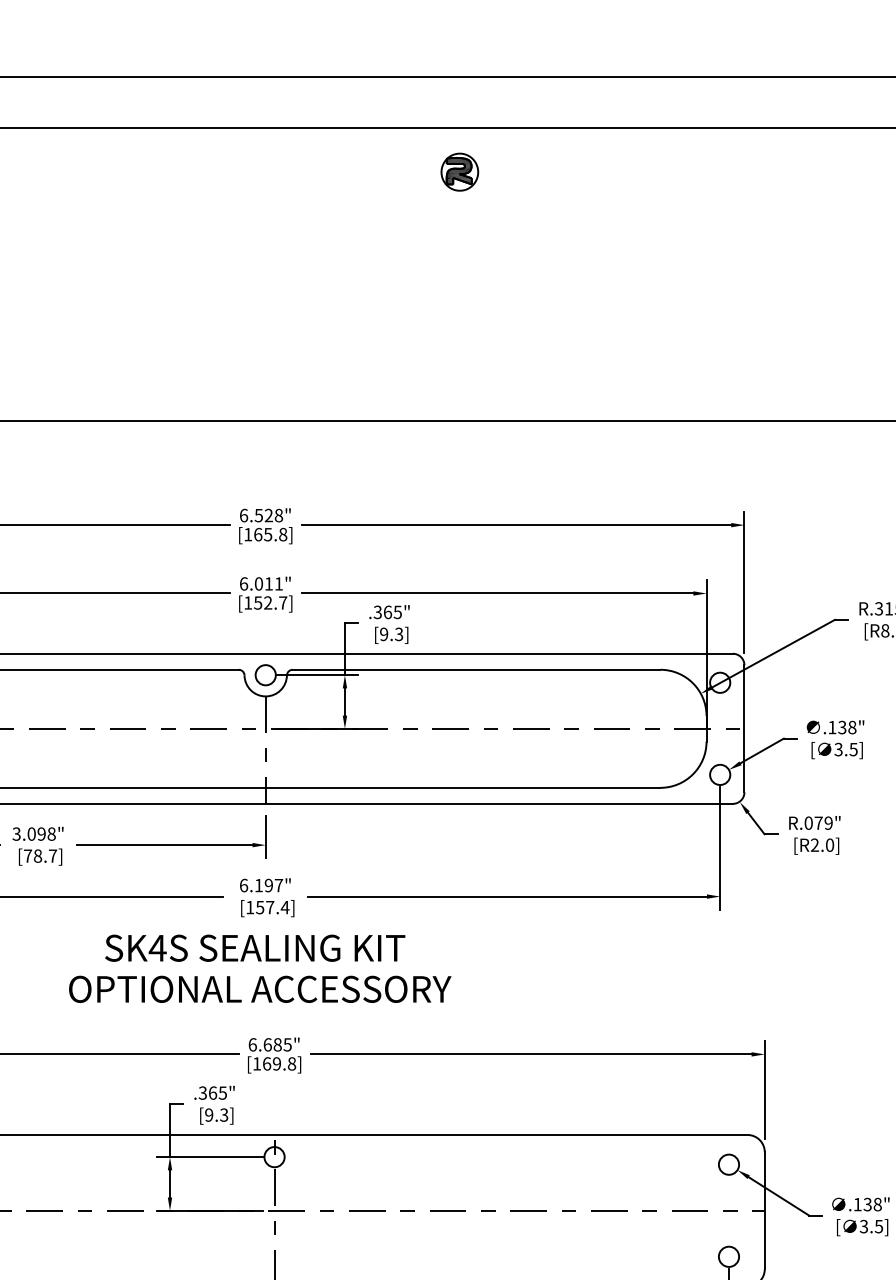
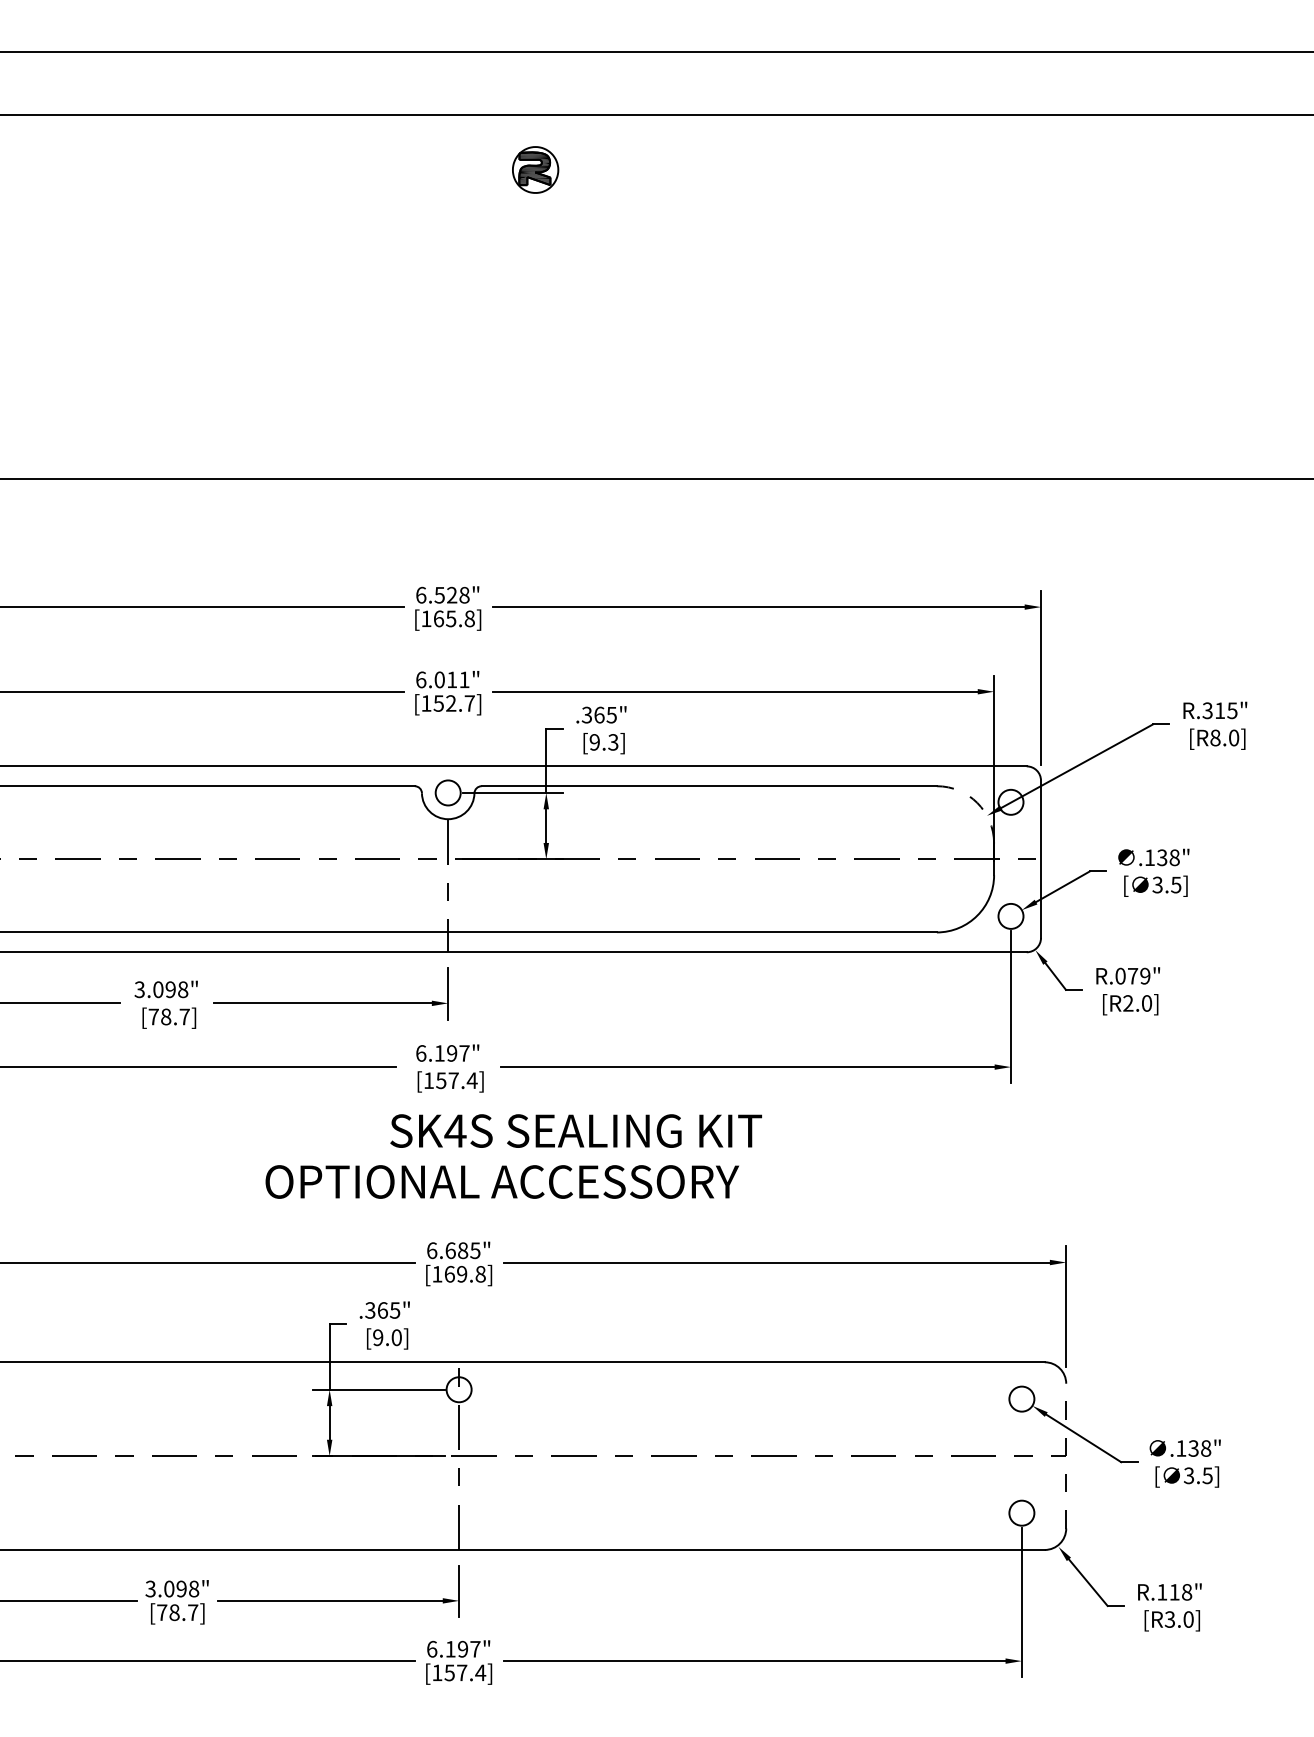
part: (459, 171) -> (535, 169), moved
arc: (693, 682) -> (977, 802), solid -> dashed
text: (254, 947) -> (575, 1130), moved
text: (259, 988) -> (501, 1181), moved
text: (223, 1114) -> (396, 1337), [9.3] -> [9.0]
line: (765, 1210) -> (1066, 1455), solid -> dashed

